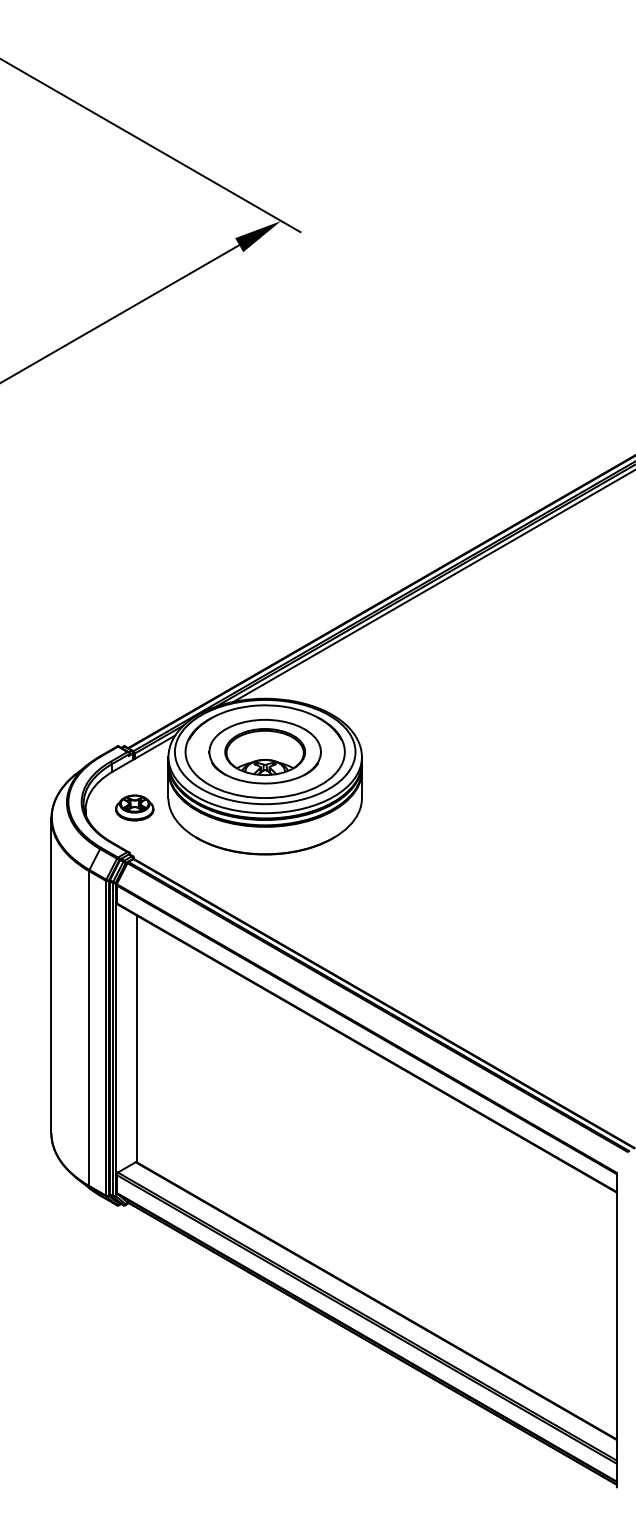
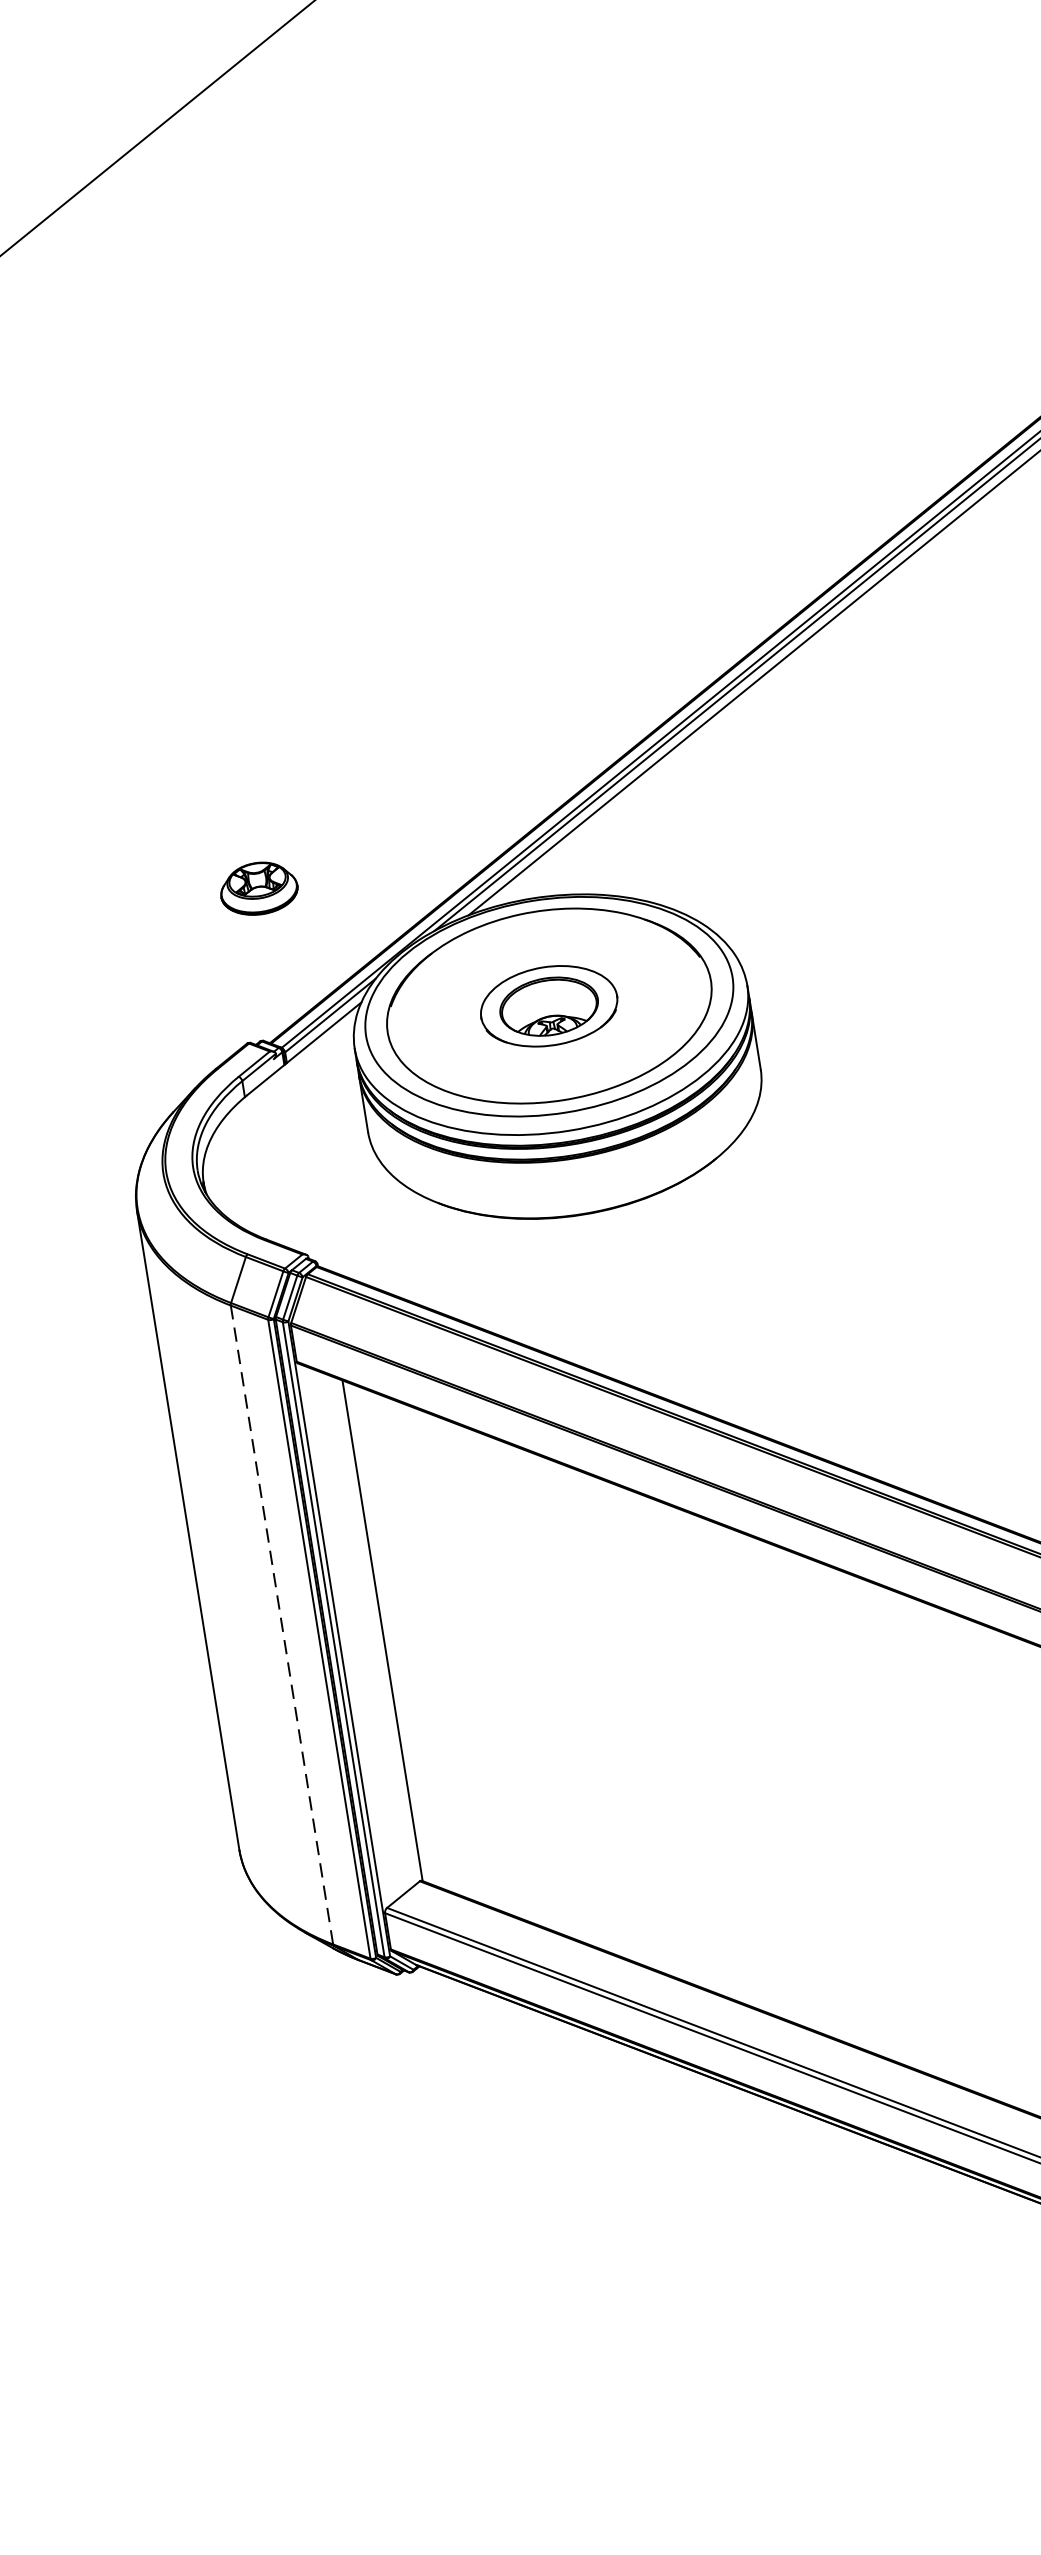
part: (264, 751) -> (547, 1005), size x0.6
part: (134, 807) -> (258, 887), moved
line: (89, 1028) -> (282, 1624), solid -> dashed

